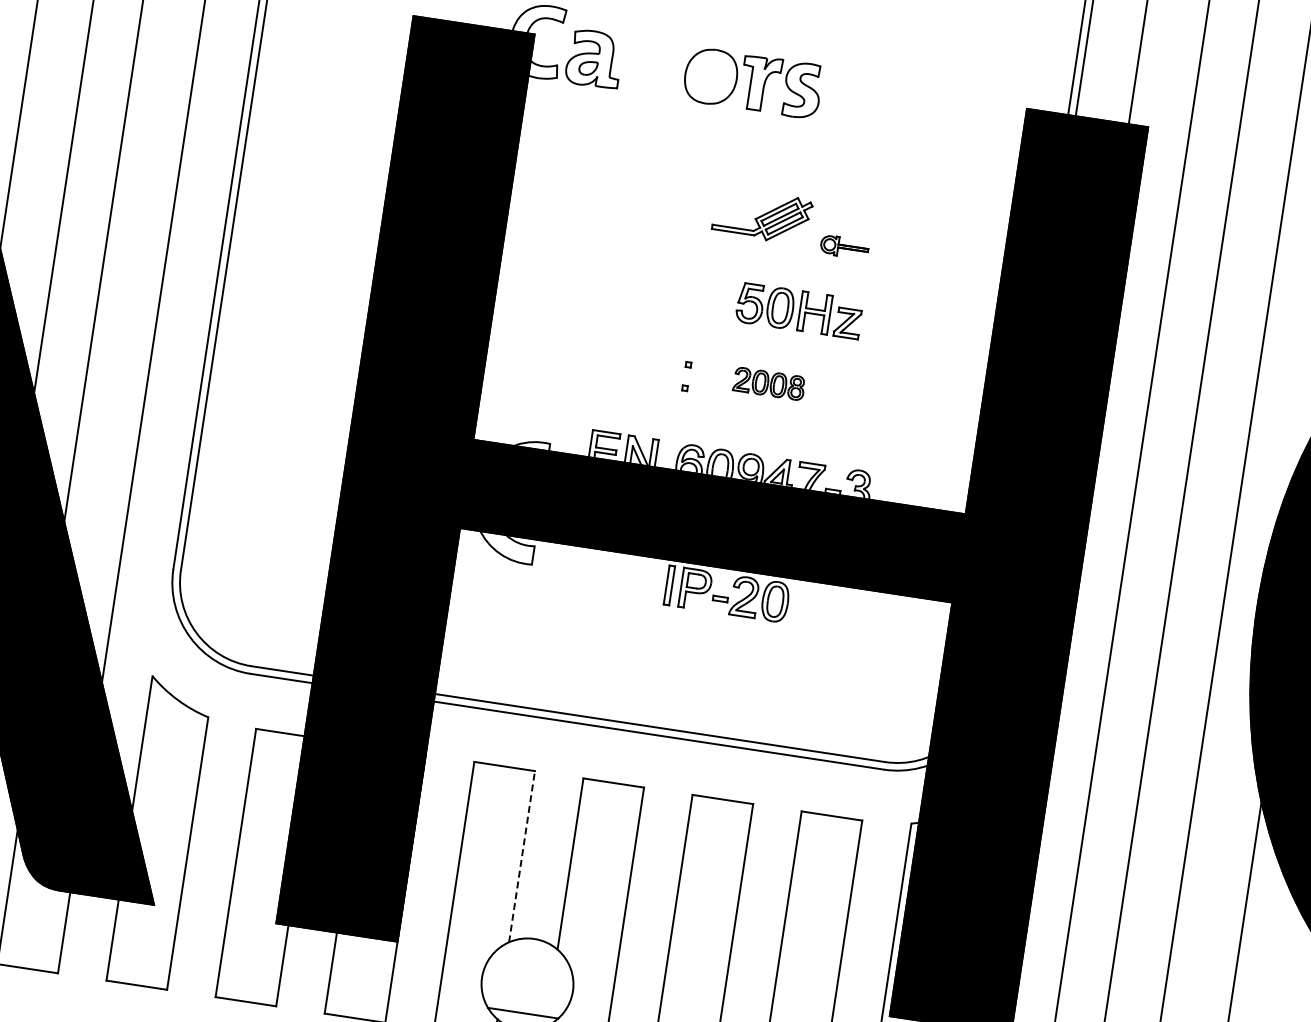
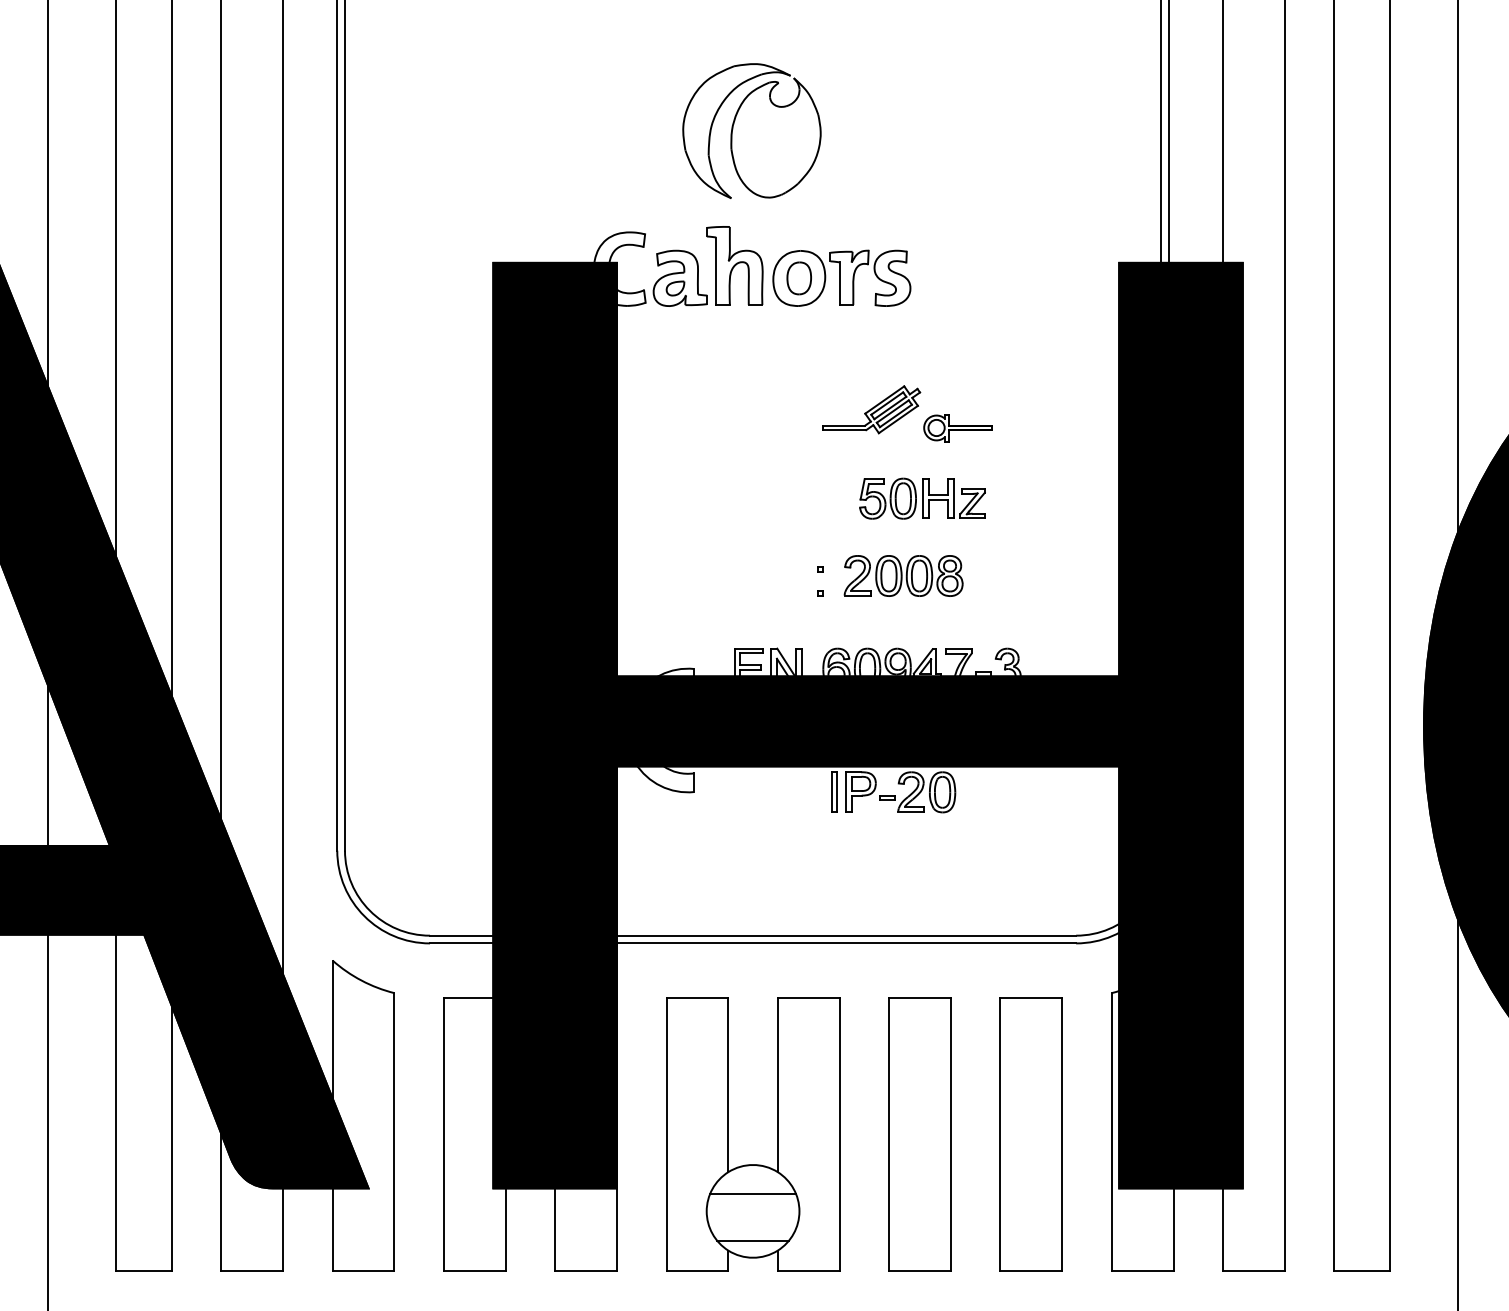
part: (649, 54) -> (734, 265), added
part: (710, 76) -> (798, 278), added
part: (843, 247) -> (957, 428), size x1.43
part: (769, 383) -> (903, 575), size x1.67
line: (522, 856) -> (728, 1084), dashed -> solid
line: (529, 967) -> (752, 1194), added

